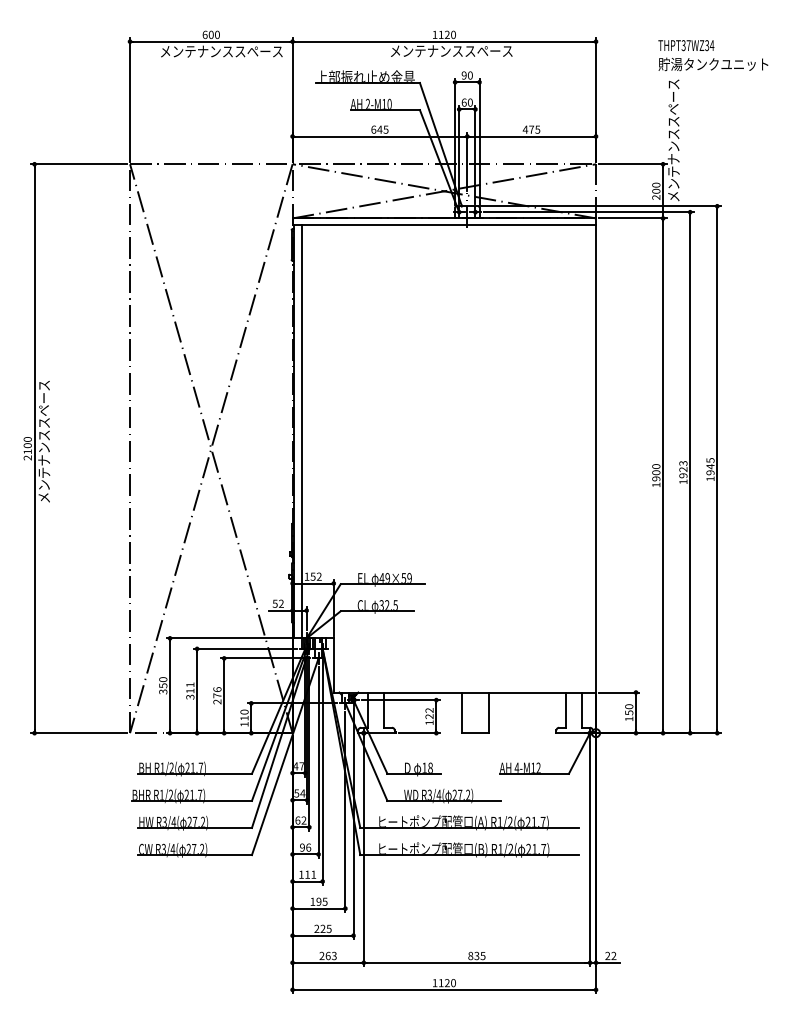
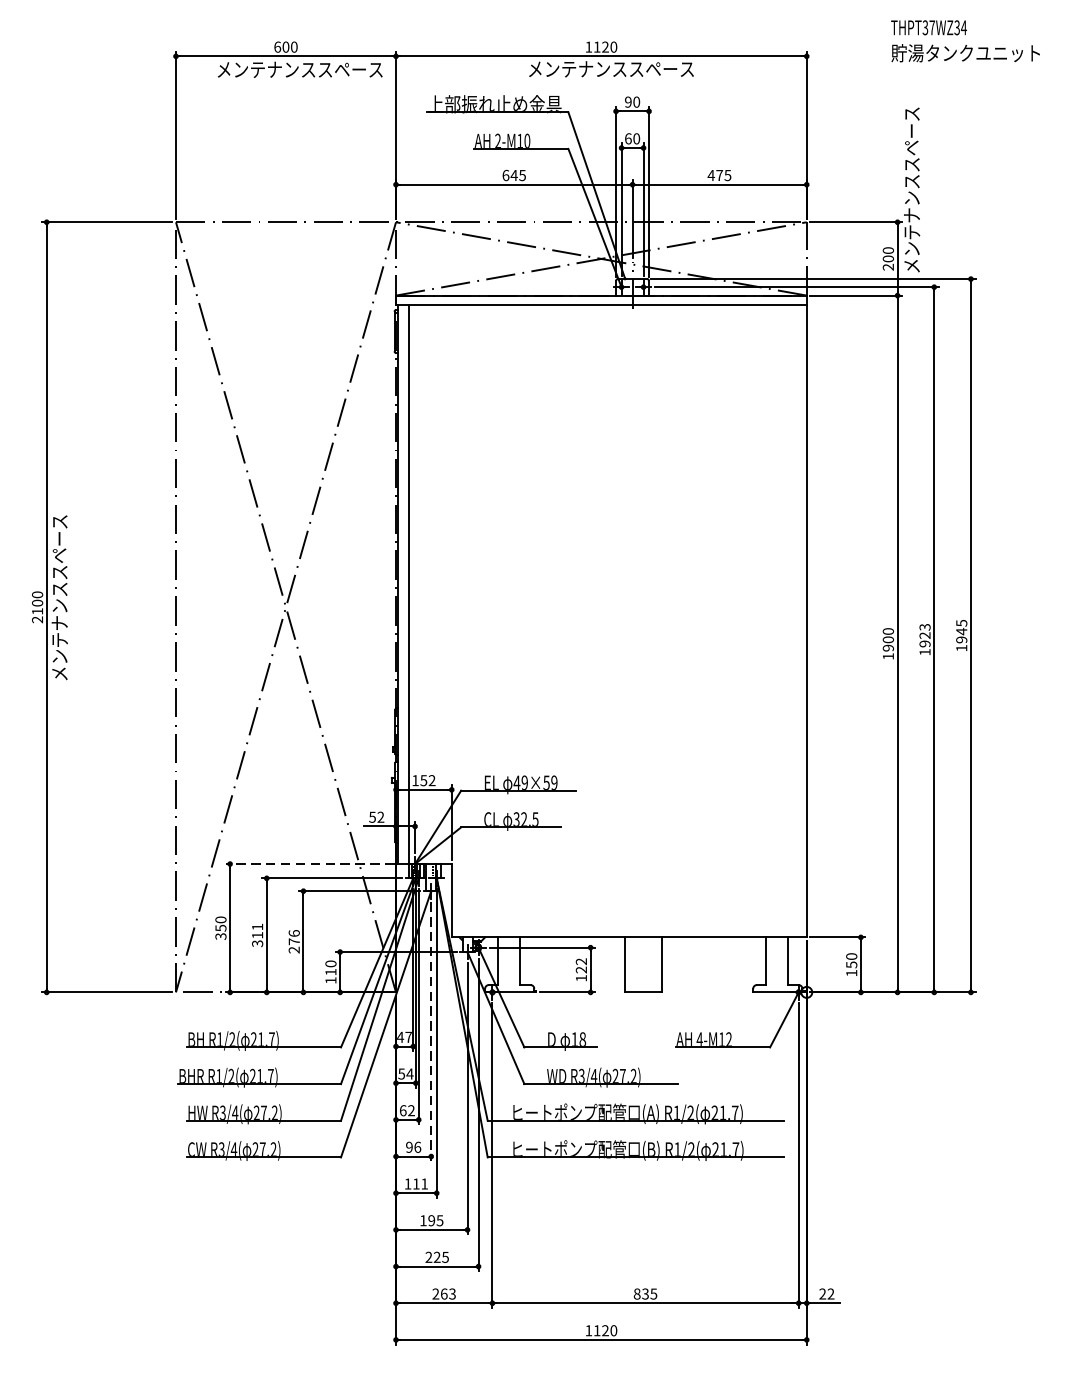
text: (713, 55) -> (965, 41), moved
line: (228, 638) -> (309, 864), solid -> dashed
line: (318, 762) -> (431, 1032), solid -> dashed

